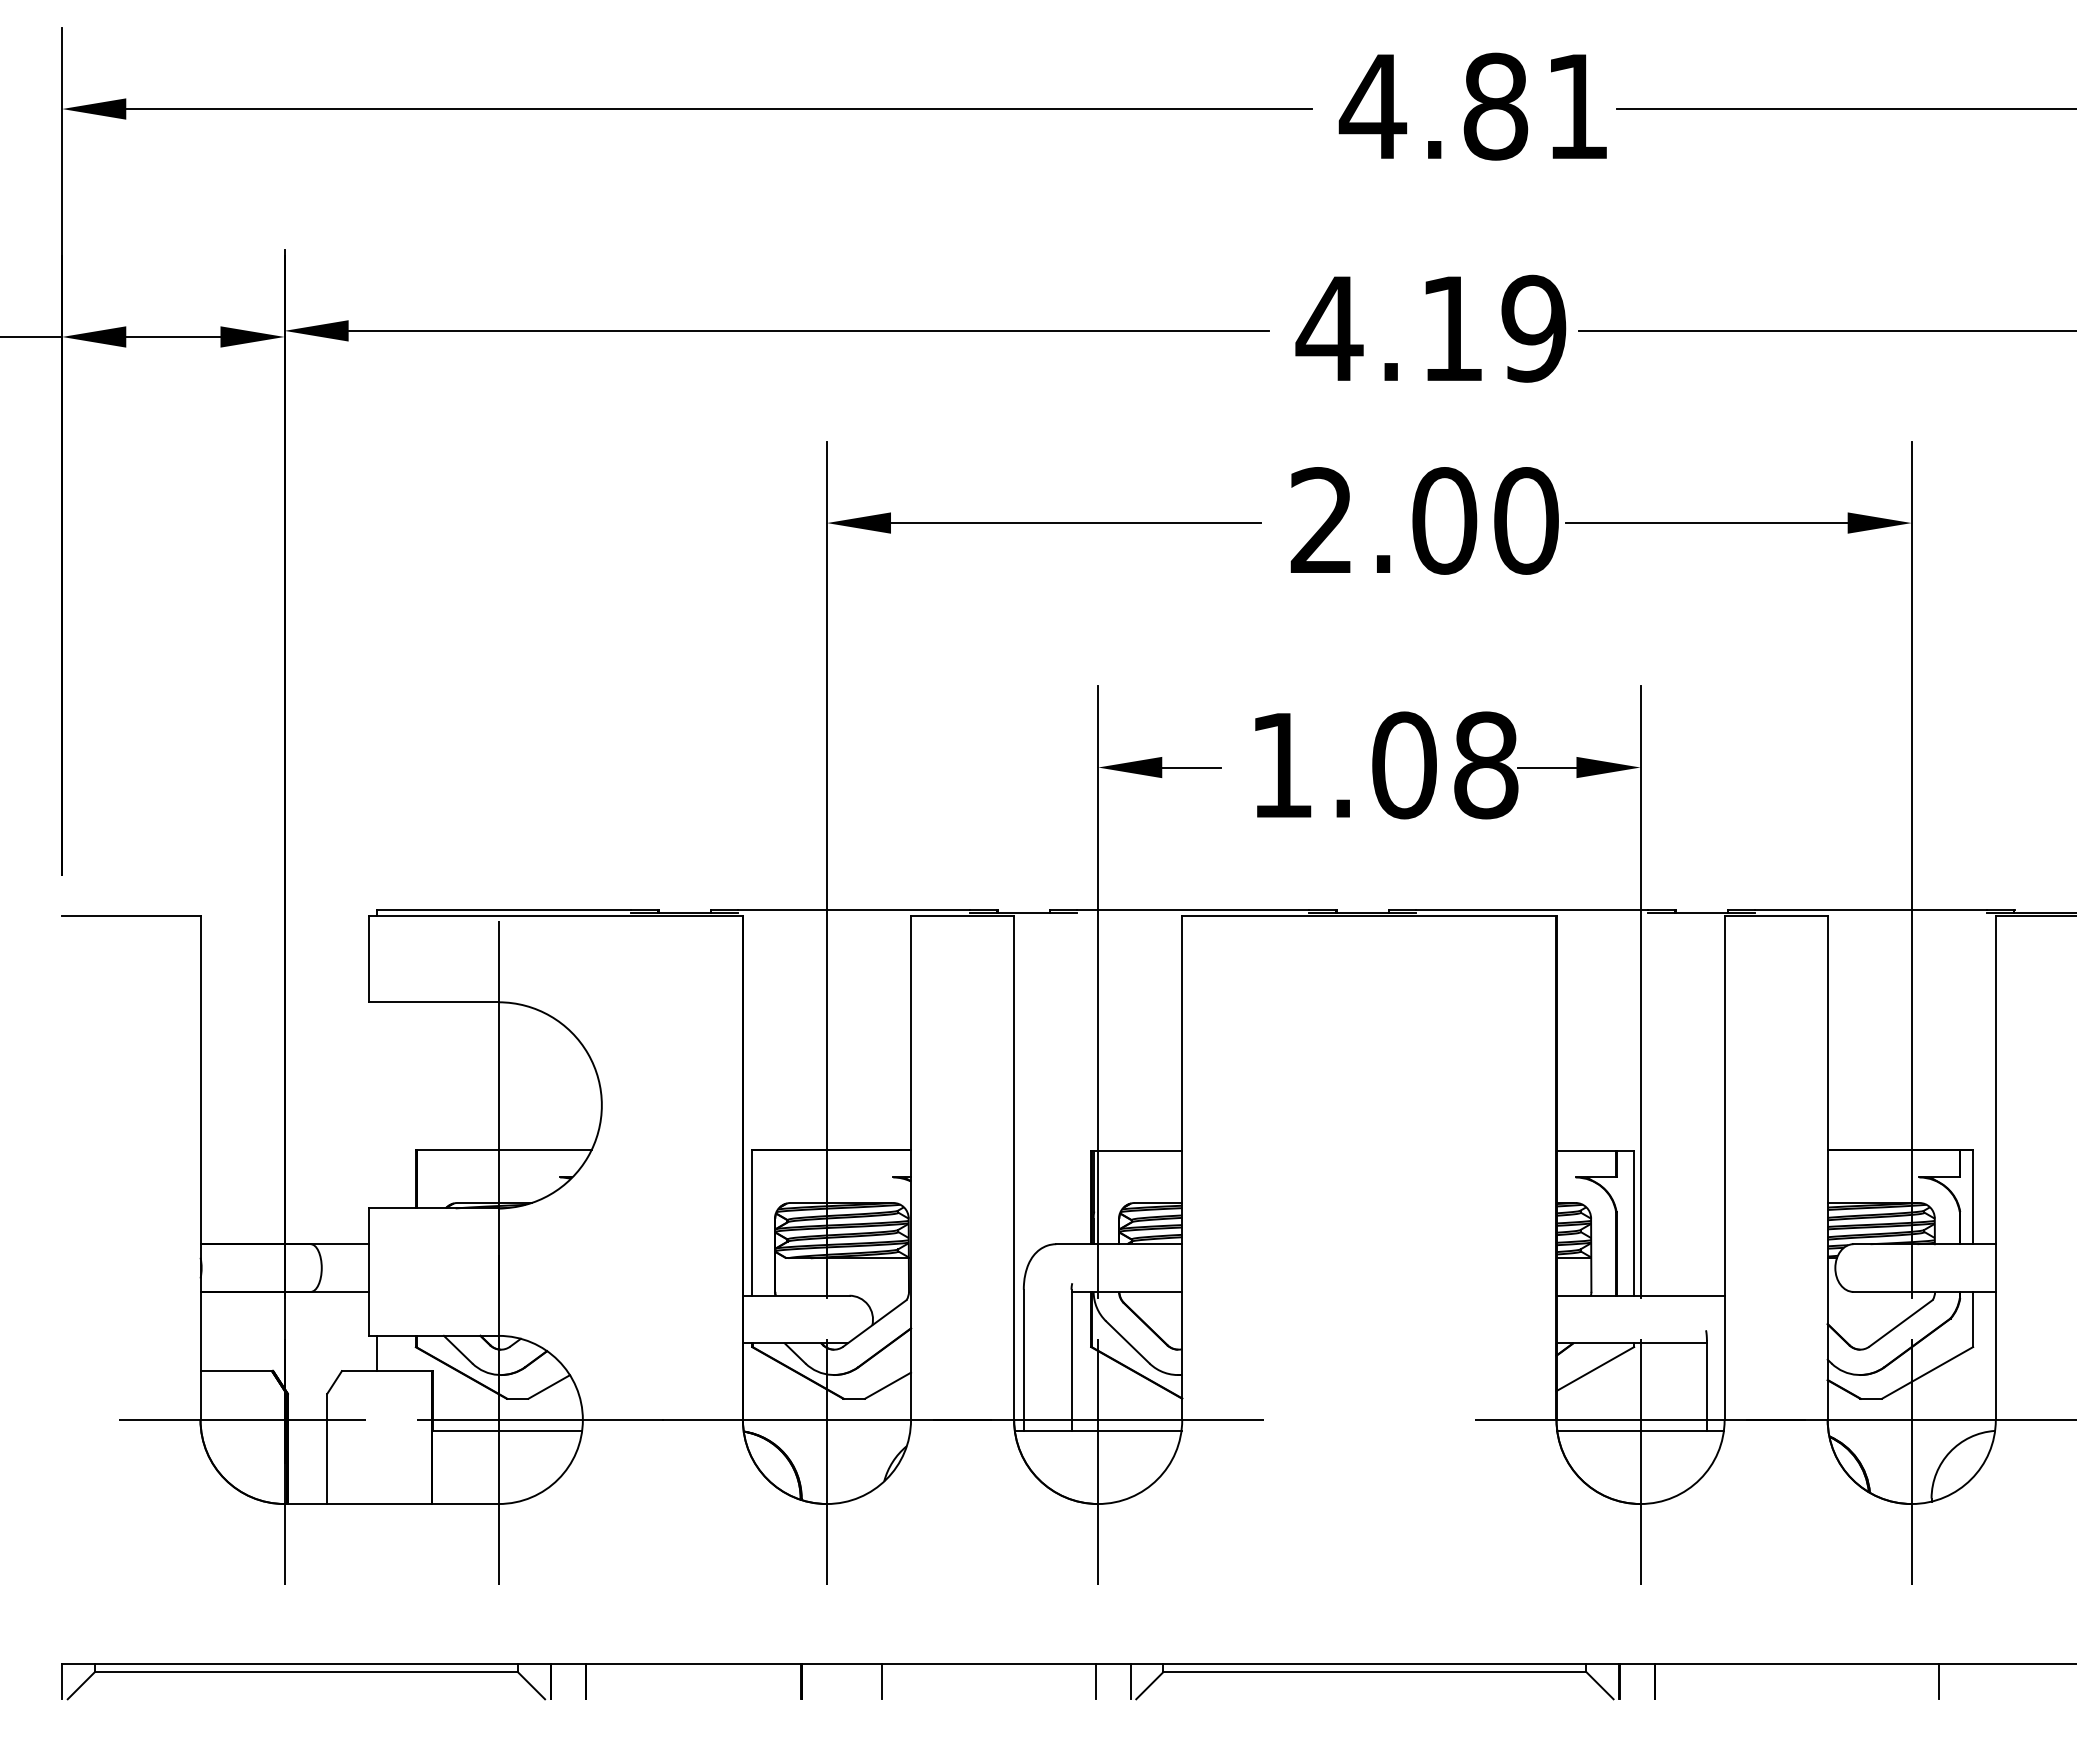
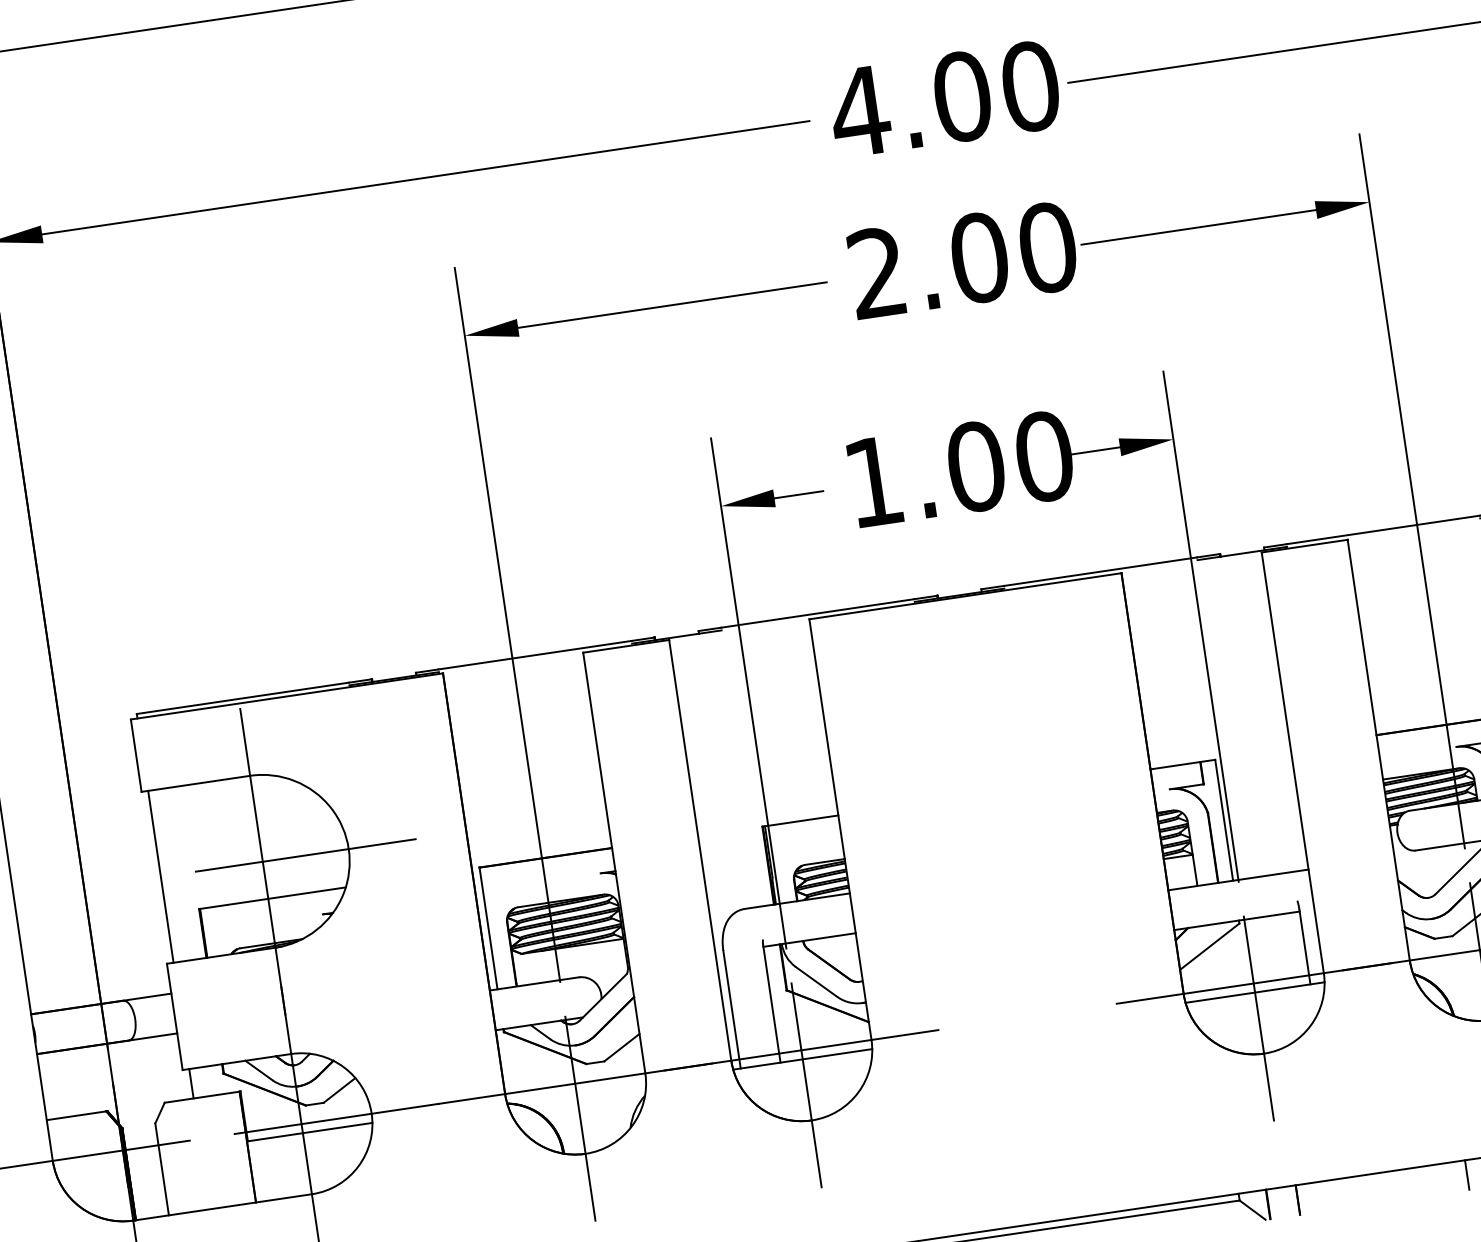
text: (1493, 328) -> (996, 91), 4.19 -> 4.00
text: (1486, 765) -> (1044, 456), 1.08 -> 1.00
line: (376, 1105) -> (160, 876), added
line: (550, 1105) -> (305, 855), added
line: (1857, 1681) -> (1466, 1174), added

